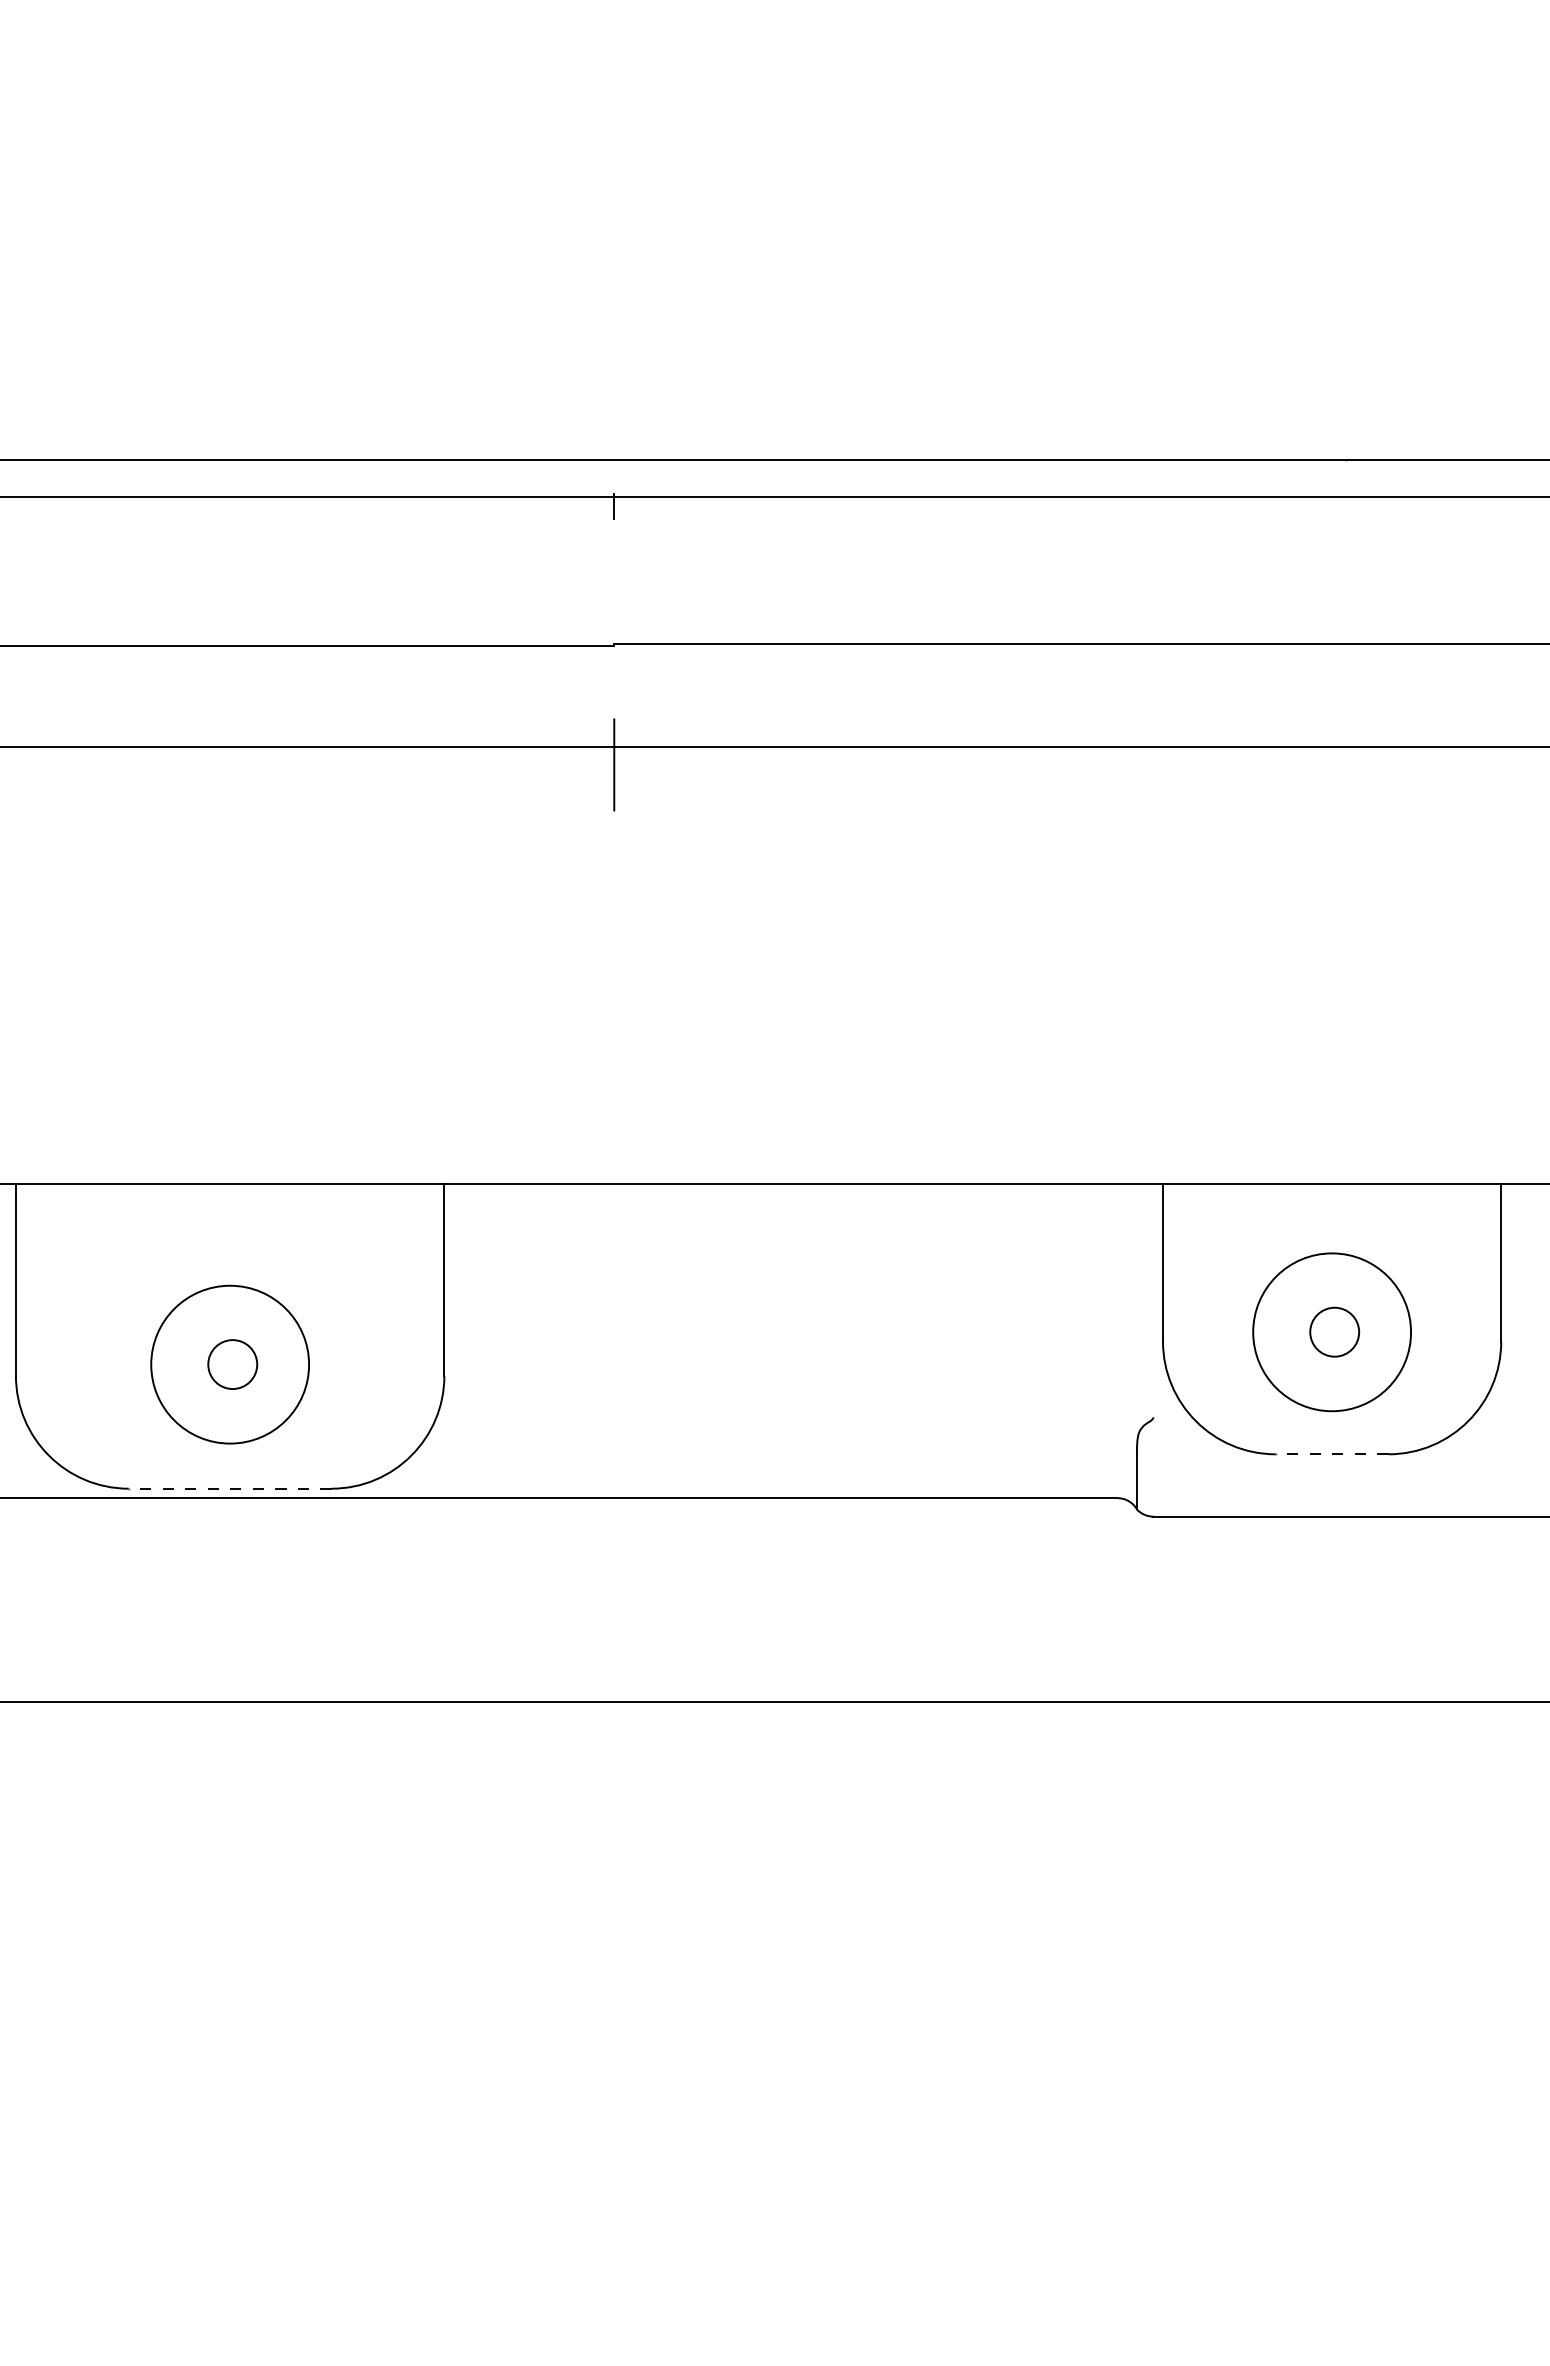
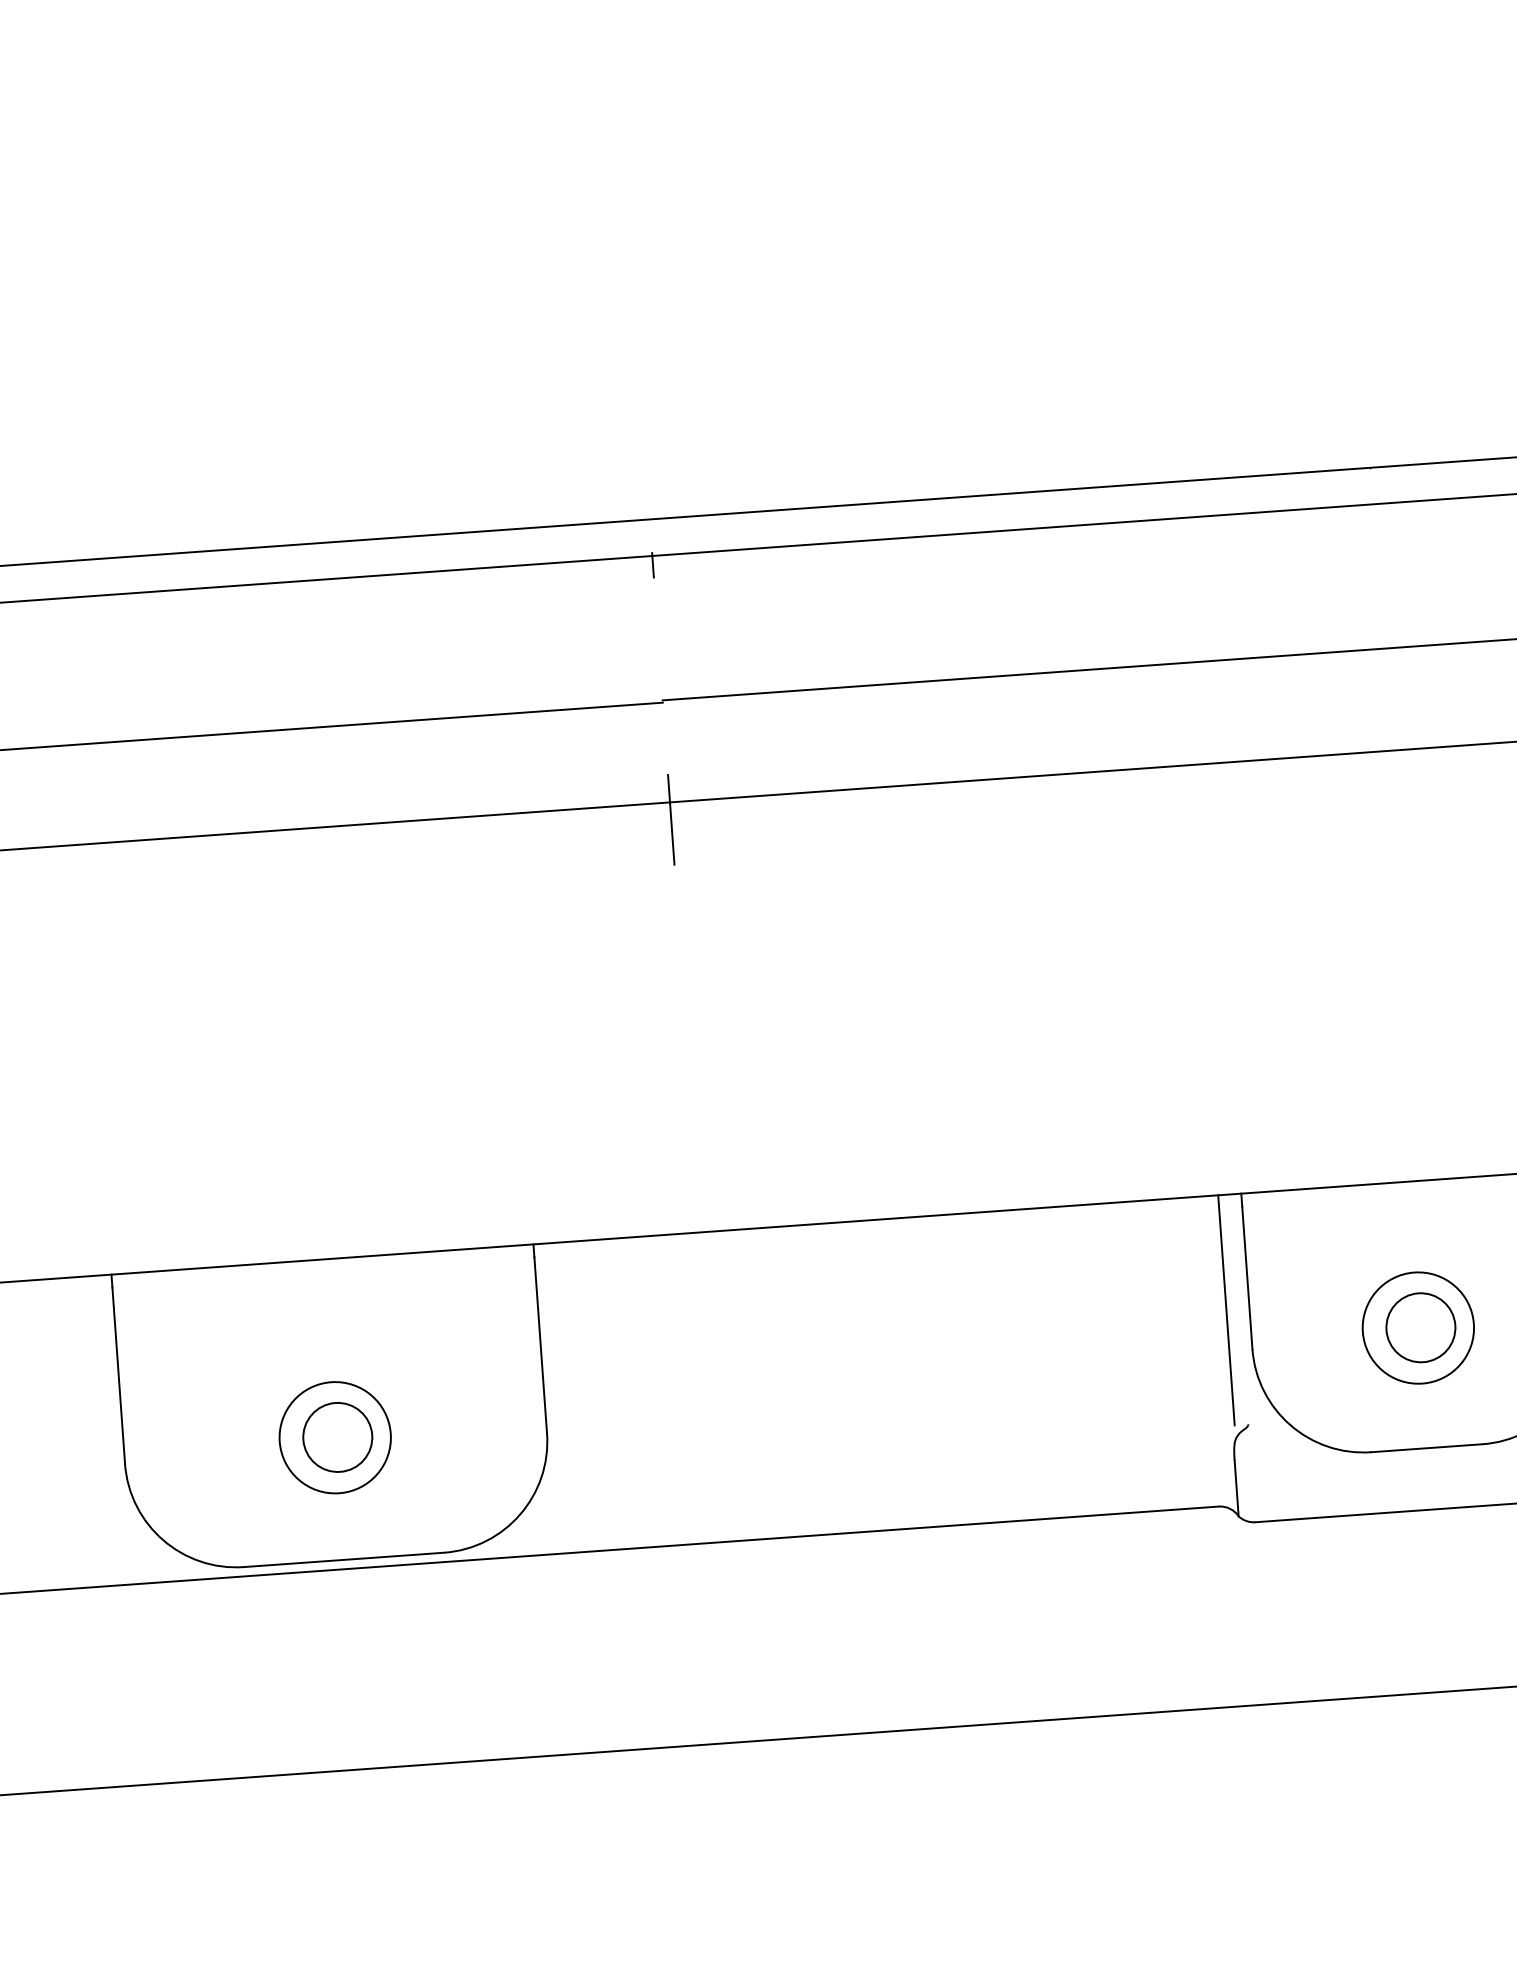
line: (1139, 1300) -> (1226, 1310), added
circle: (1331, 1331) -> (1417, 1327), size x0.71
circle: (1334, 1332) -> (1420, 1328), size x1.43
circle: (229, 1364) -> (334, 1437), size x0.71
circle: (232, 1364) -> (337, 1437), size x1.43
line: (1331, 1454) -> (1426, 1448), dashed -> solid
line: (229, 1488) -> (343, 1559), dashed -> solid

